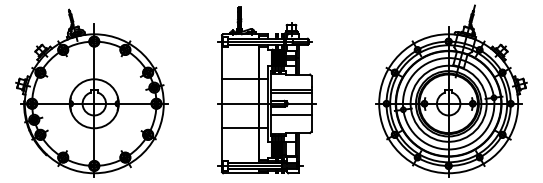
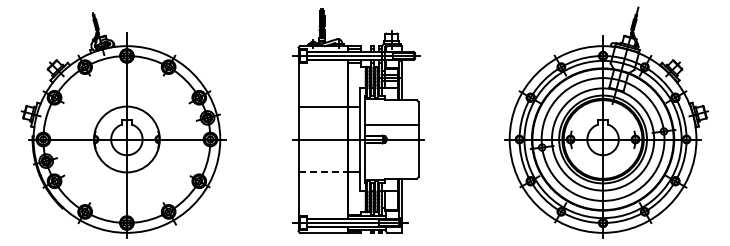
line: (291, 89) -> (391, 120), removed
line: (291, 115) -> (391, 155), removed
line: (240, 128) -> (323, 172), solid -> dashed

